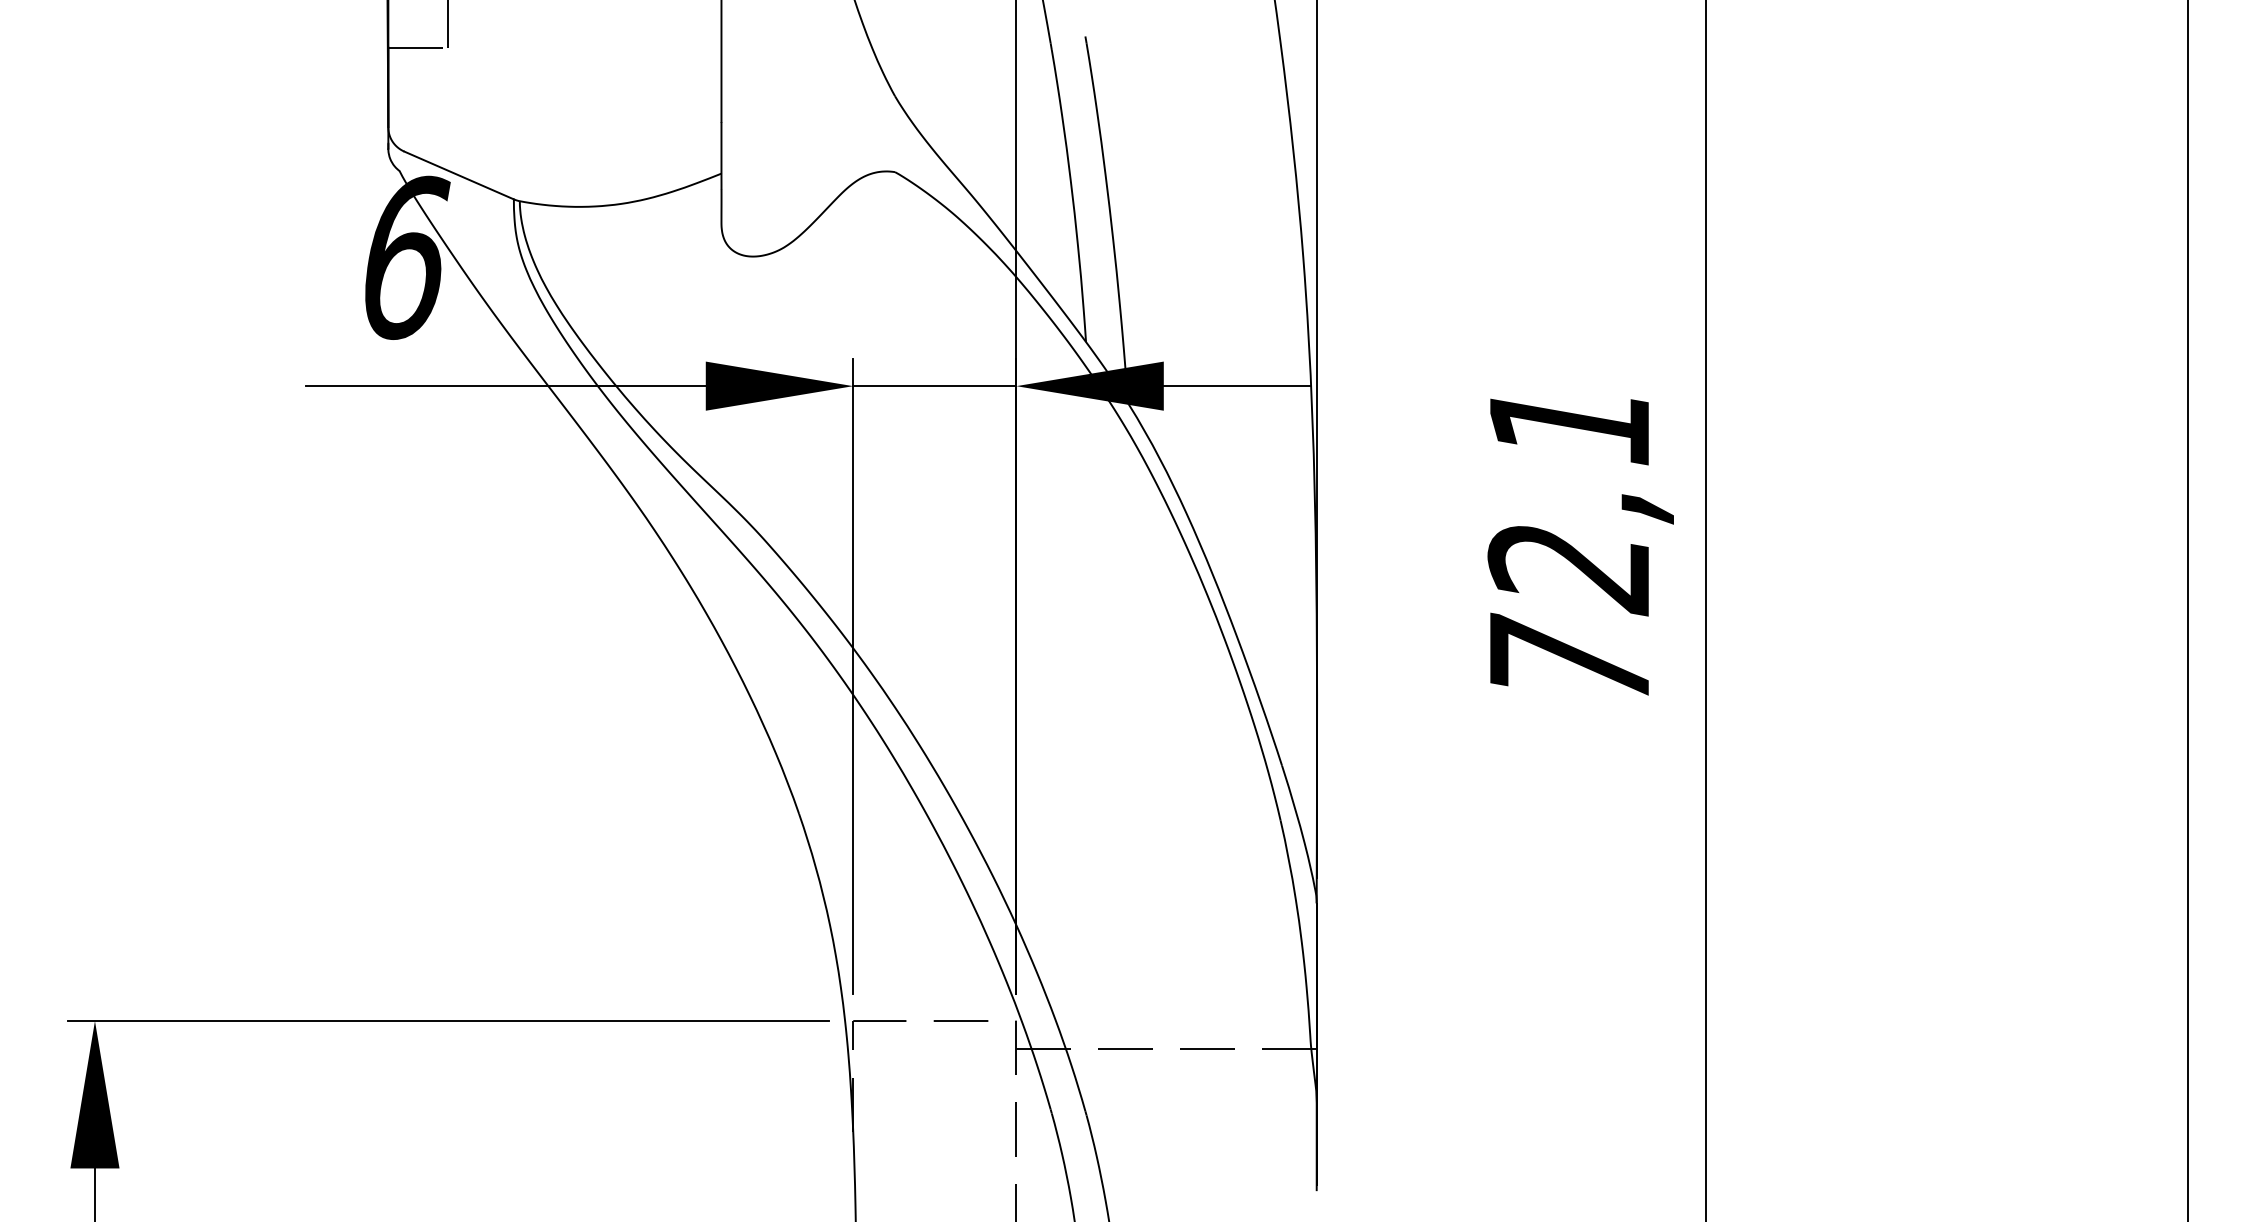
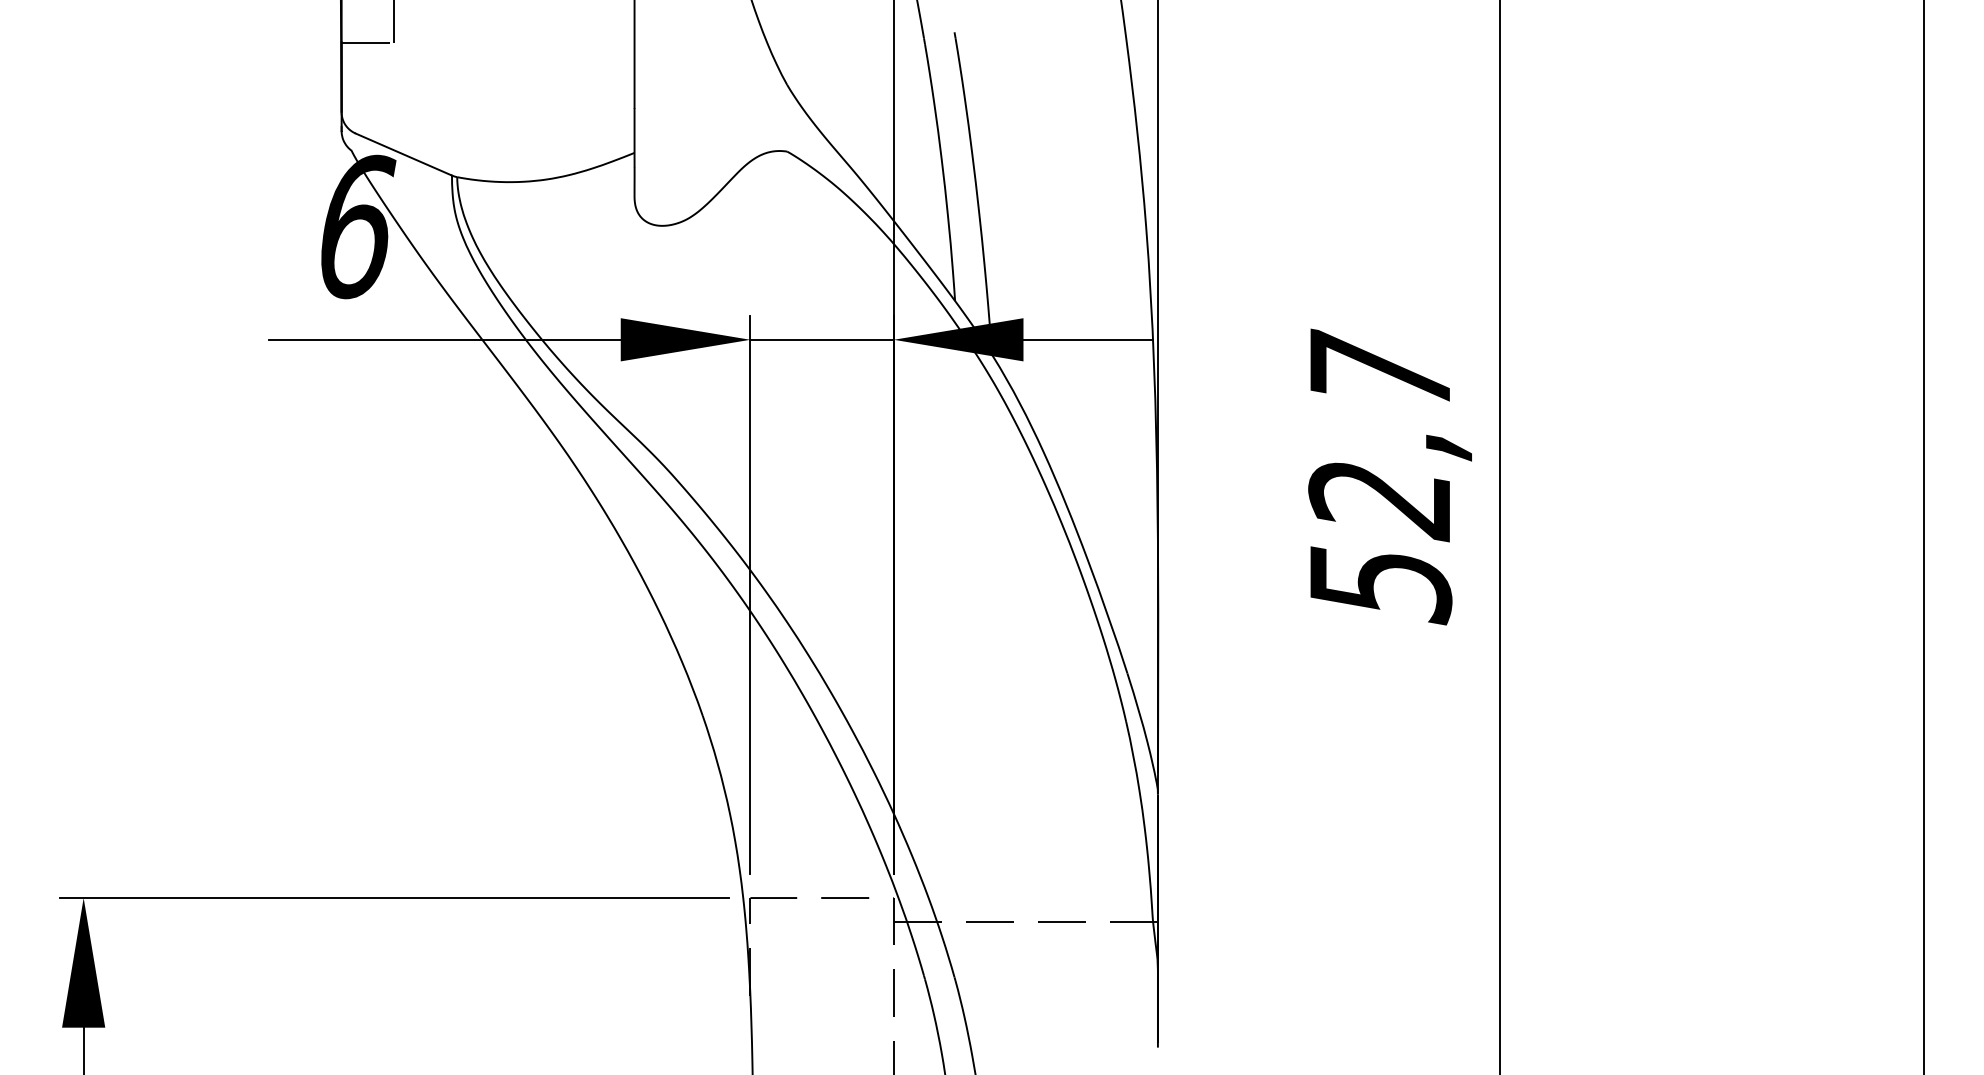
text: (1570, 542) -> (1381, 477), 72,1 -> 52,7

